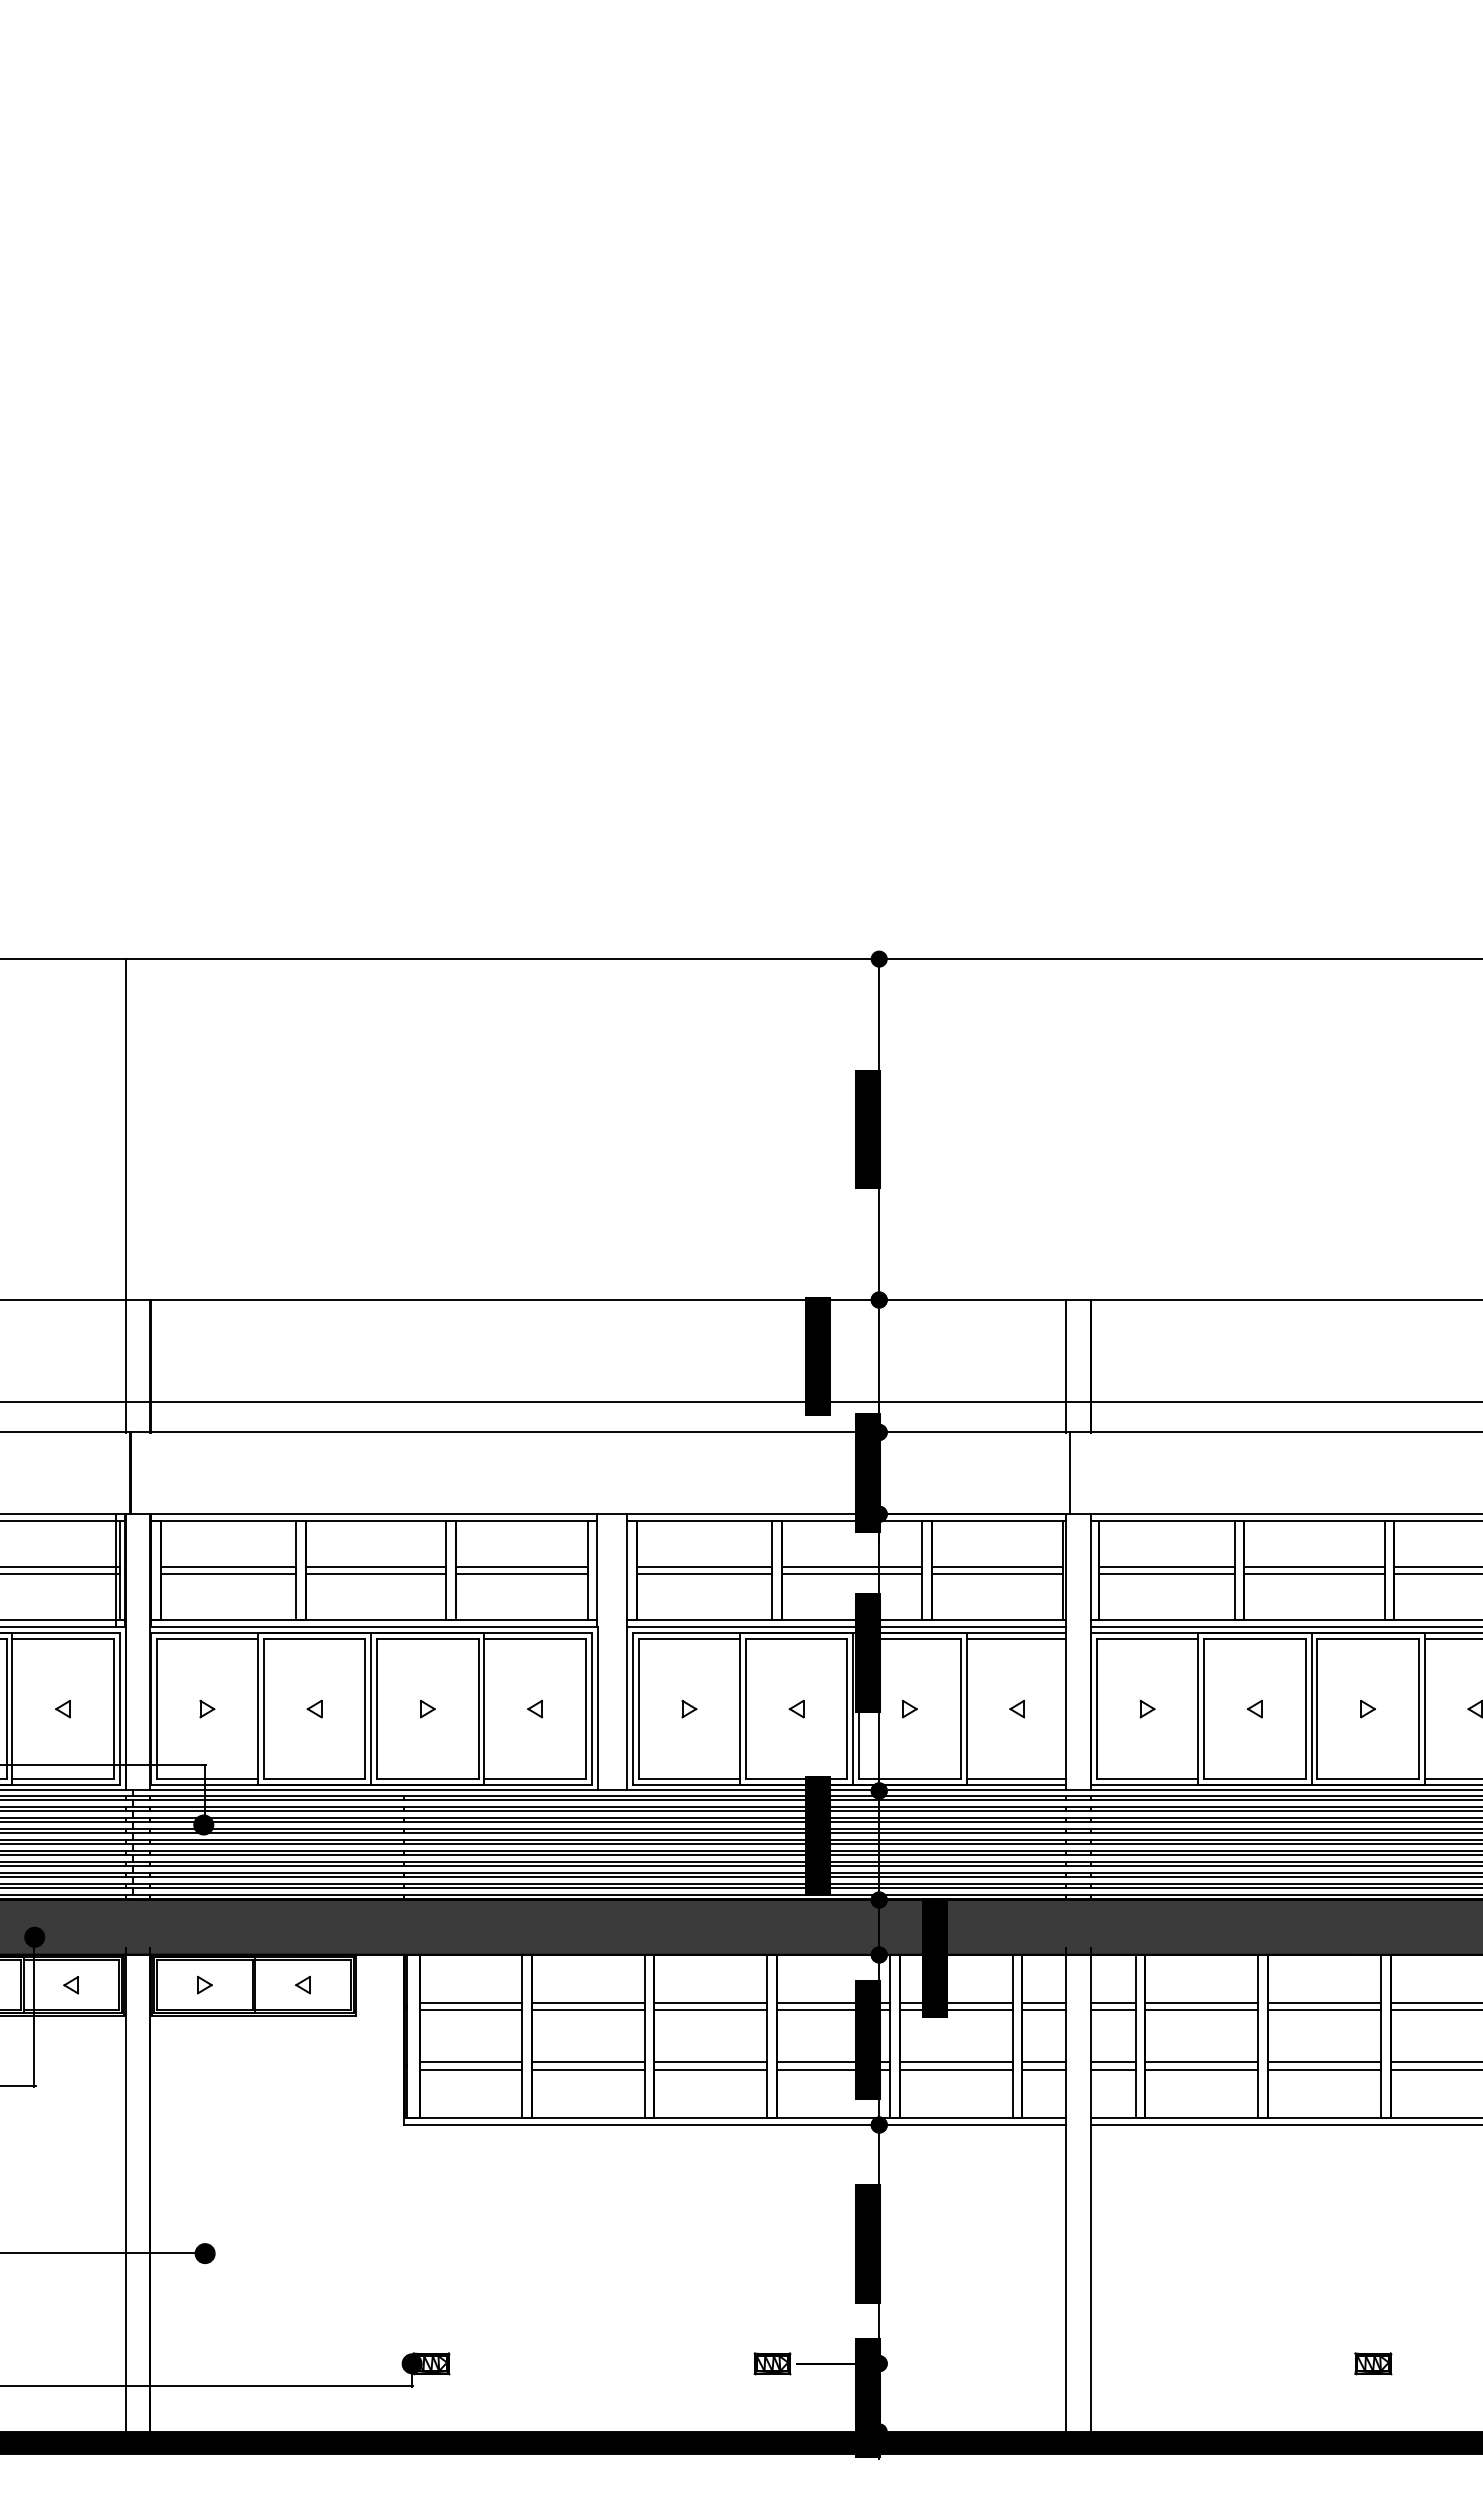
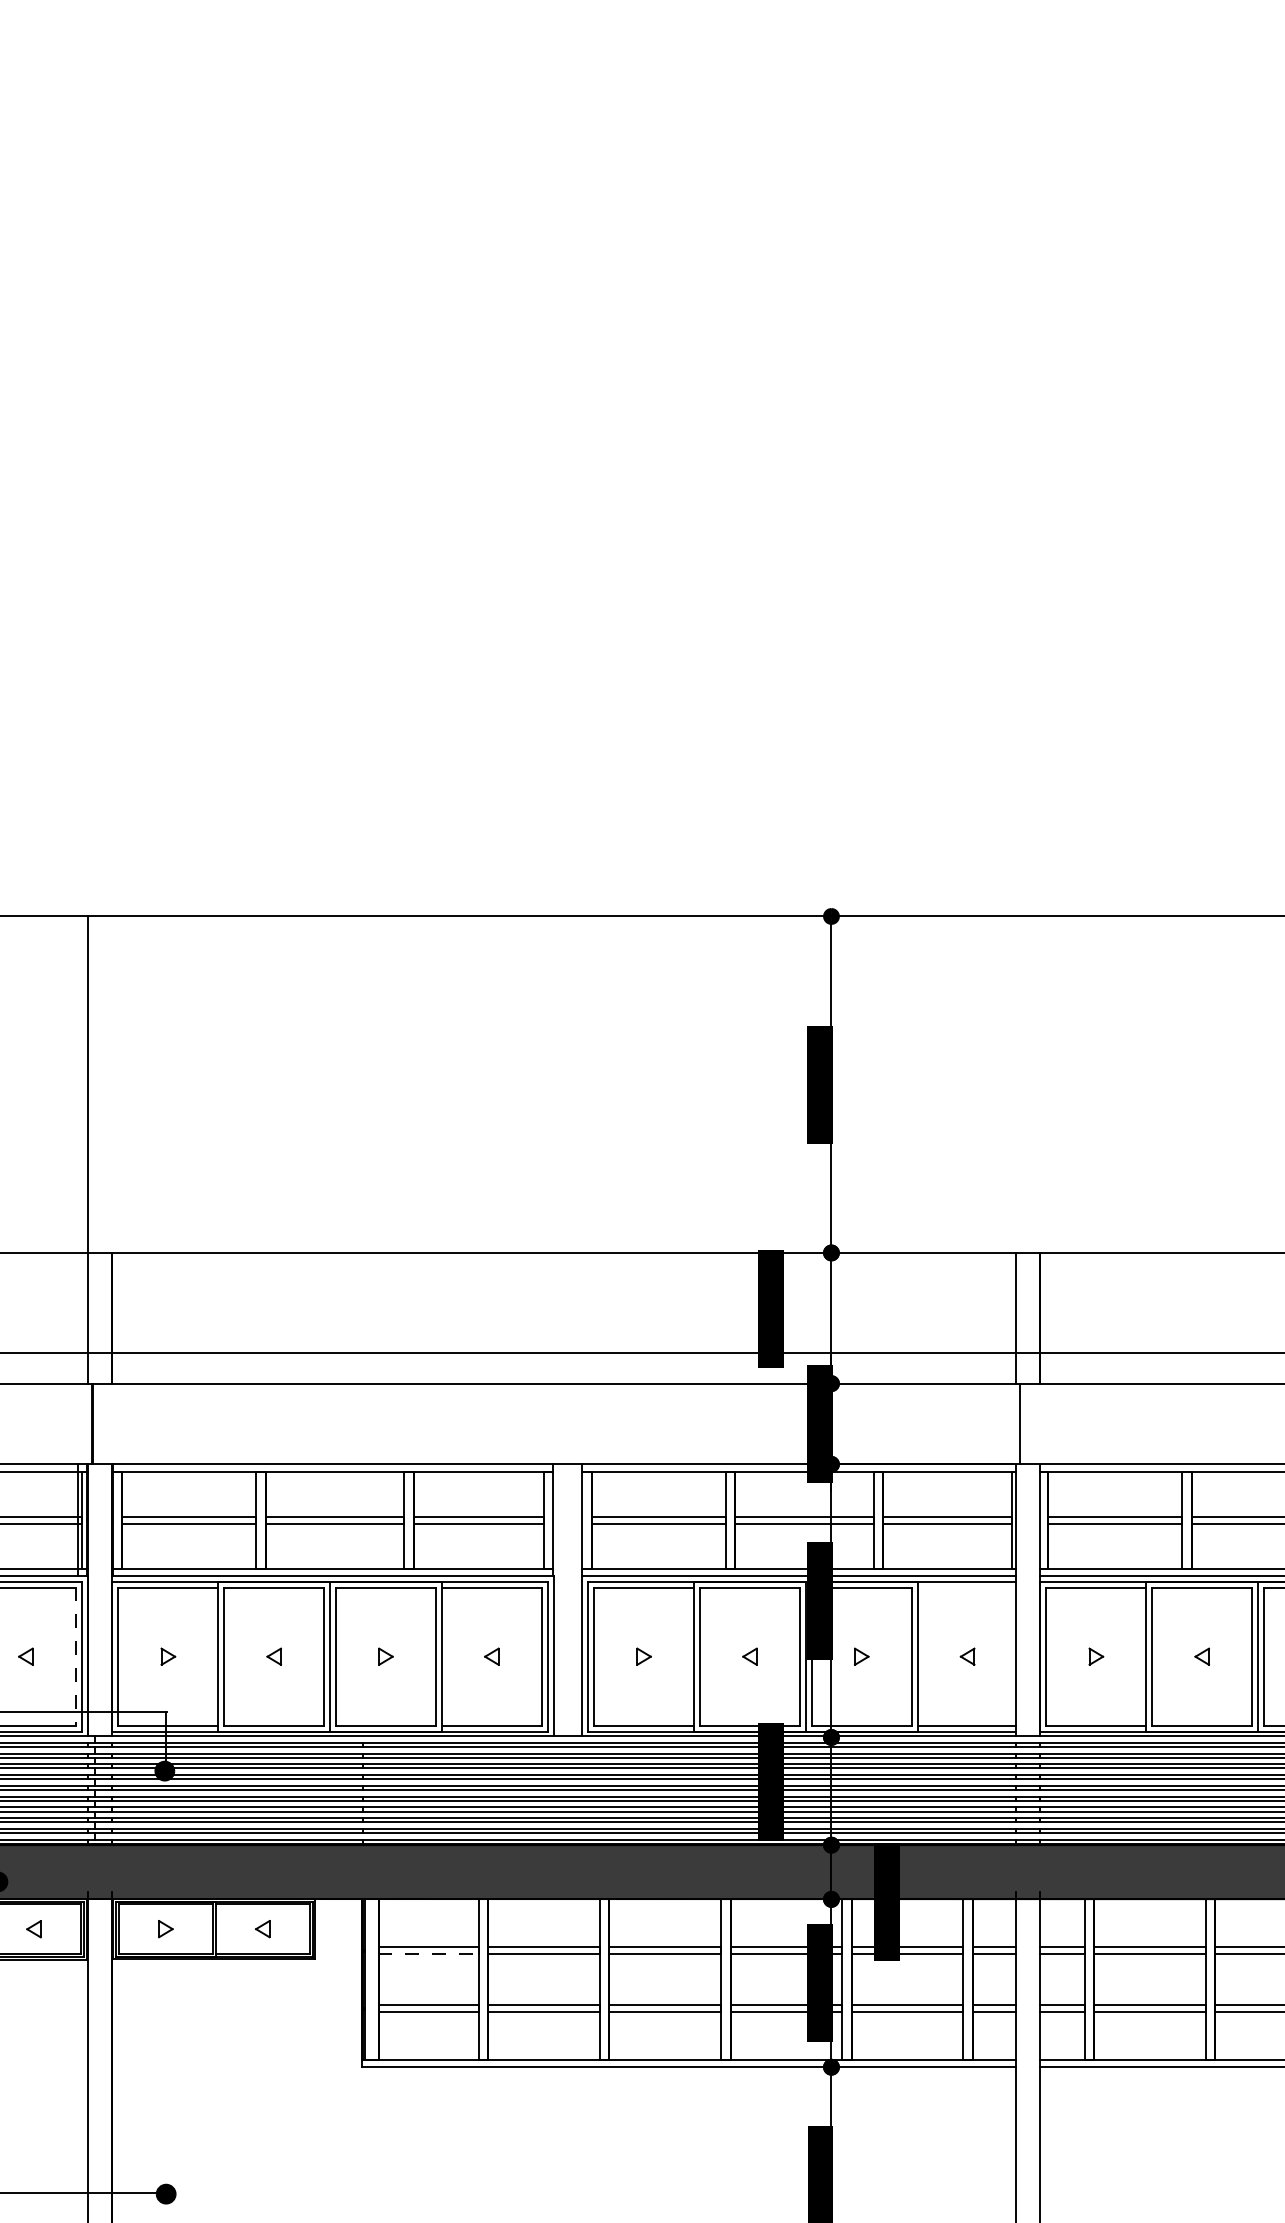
line: (1016, 1639) -> (966, 1588), removed
line: (113, 1709) -> (75, 1657), solid -> dashed
line: (471, 2010) -> (429, 1954), solid -> dashed

